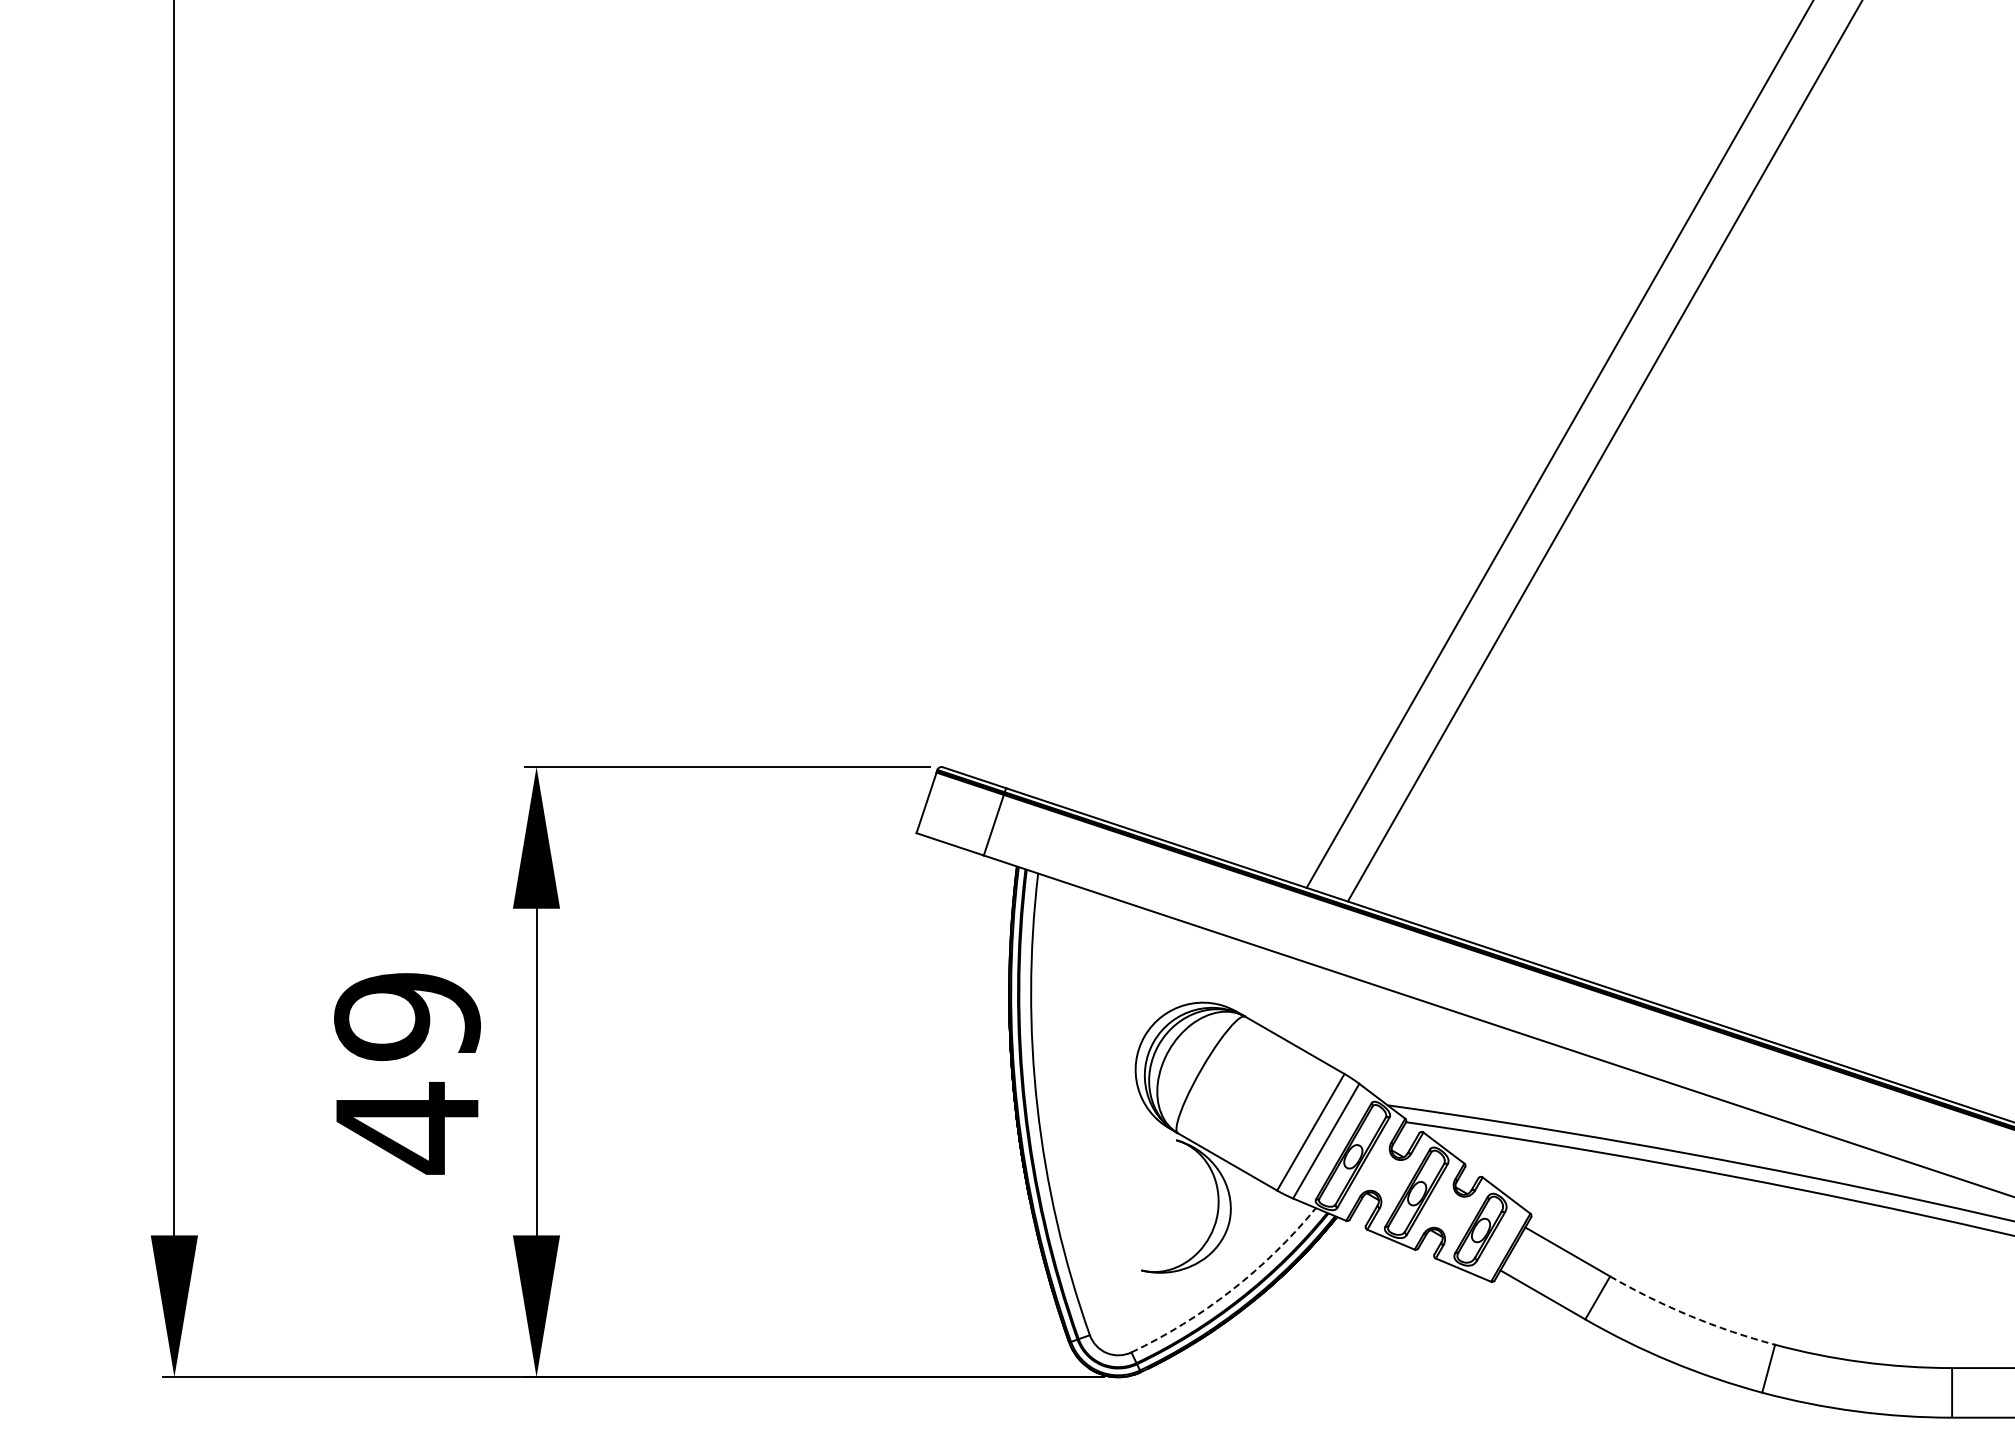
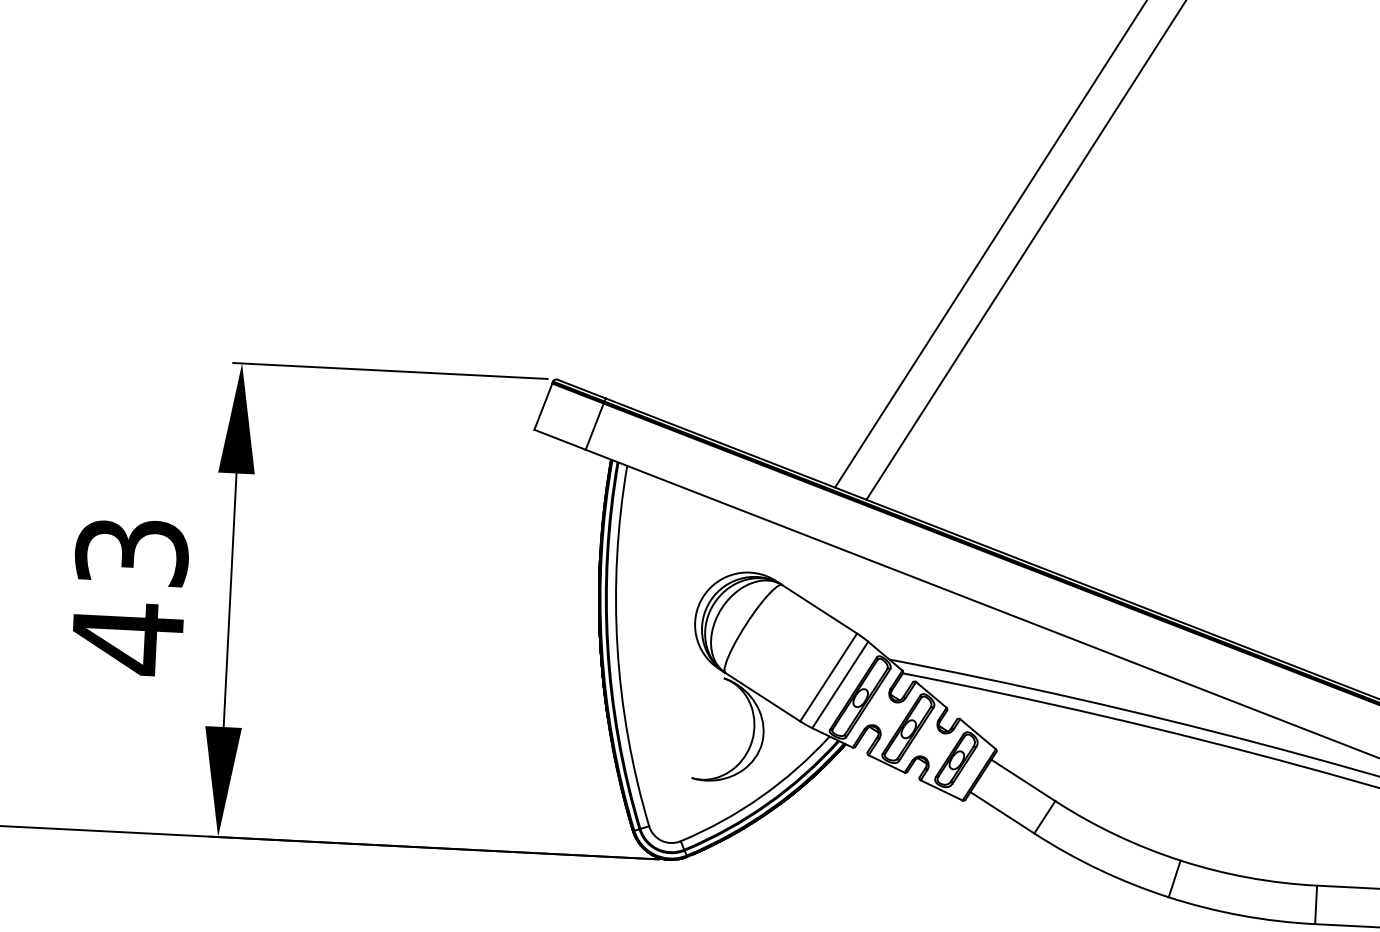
text: (407, 1017) -> (132, 552), 49 -> 43
arc: (1231, 1290) -> (760, 797), dashed -> solid
arc: (1690, 1316) -> (1116, 835), dashed -> solid

